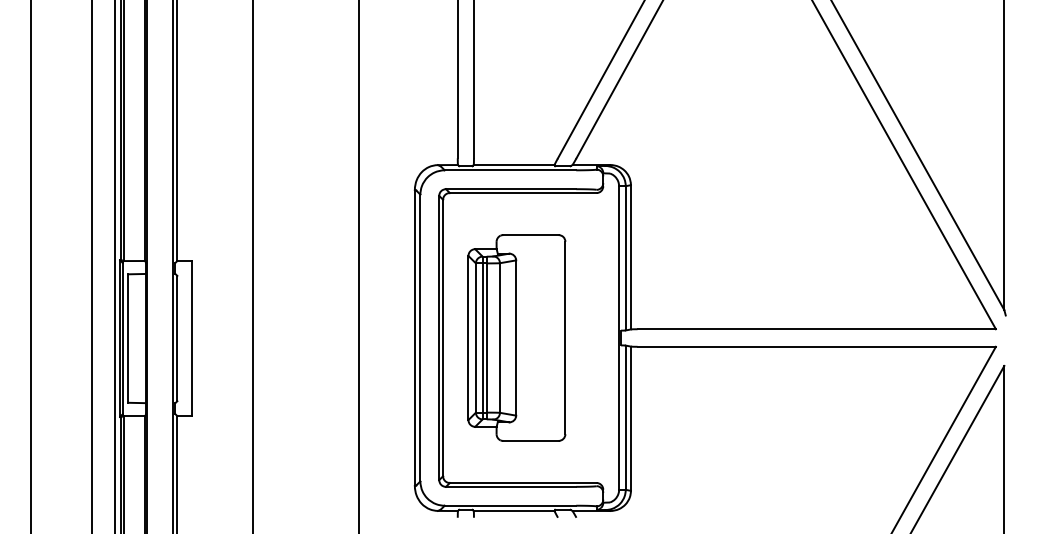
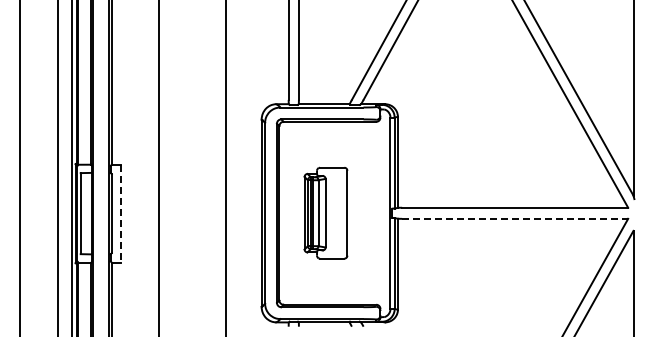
part: (516, 336) -> (325, 212), size x0.7
line: (192, 338) -> (121, 213), solid -> dashed
line: (817, 346) -> (515, 218), solid -> dashed

